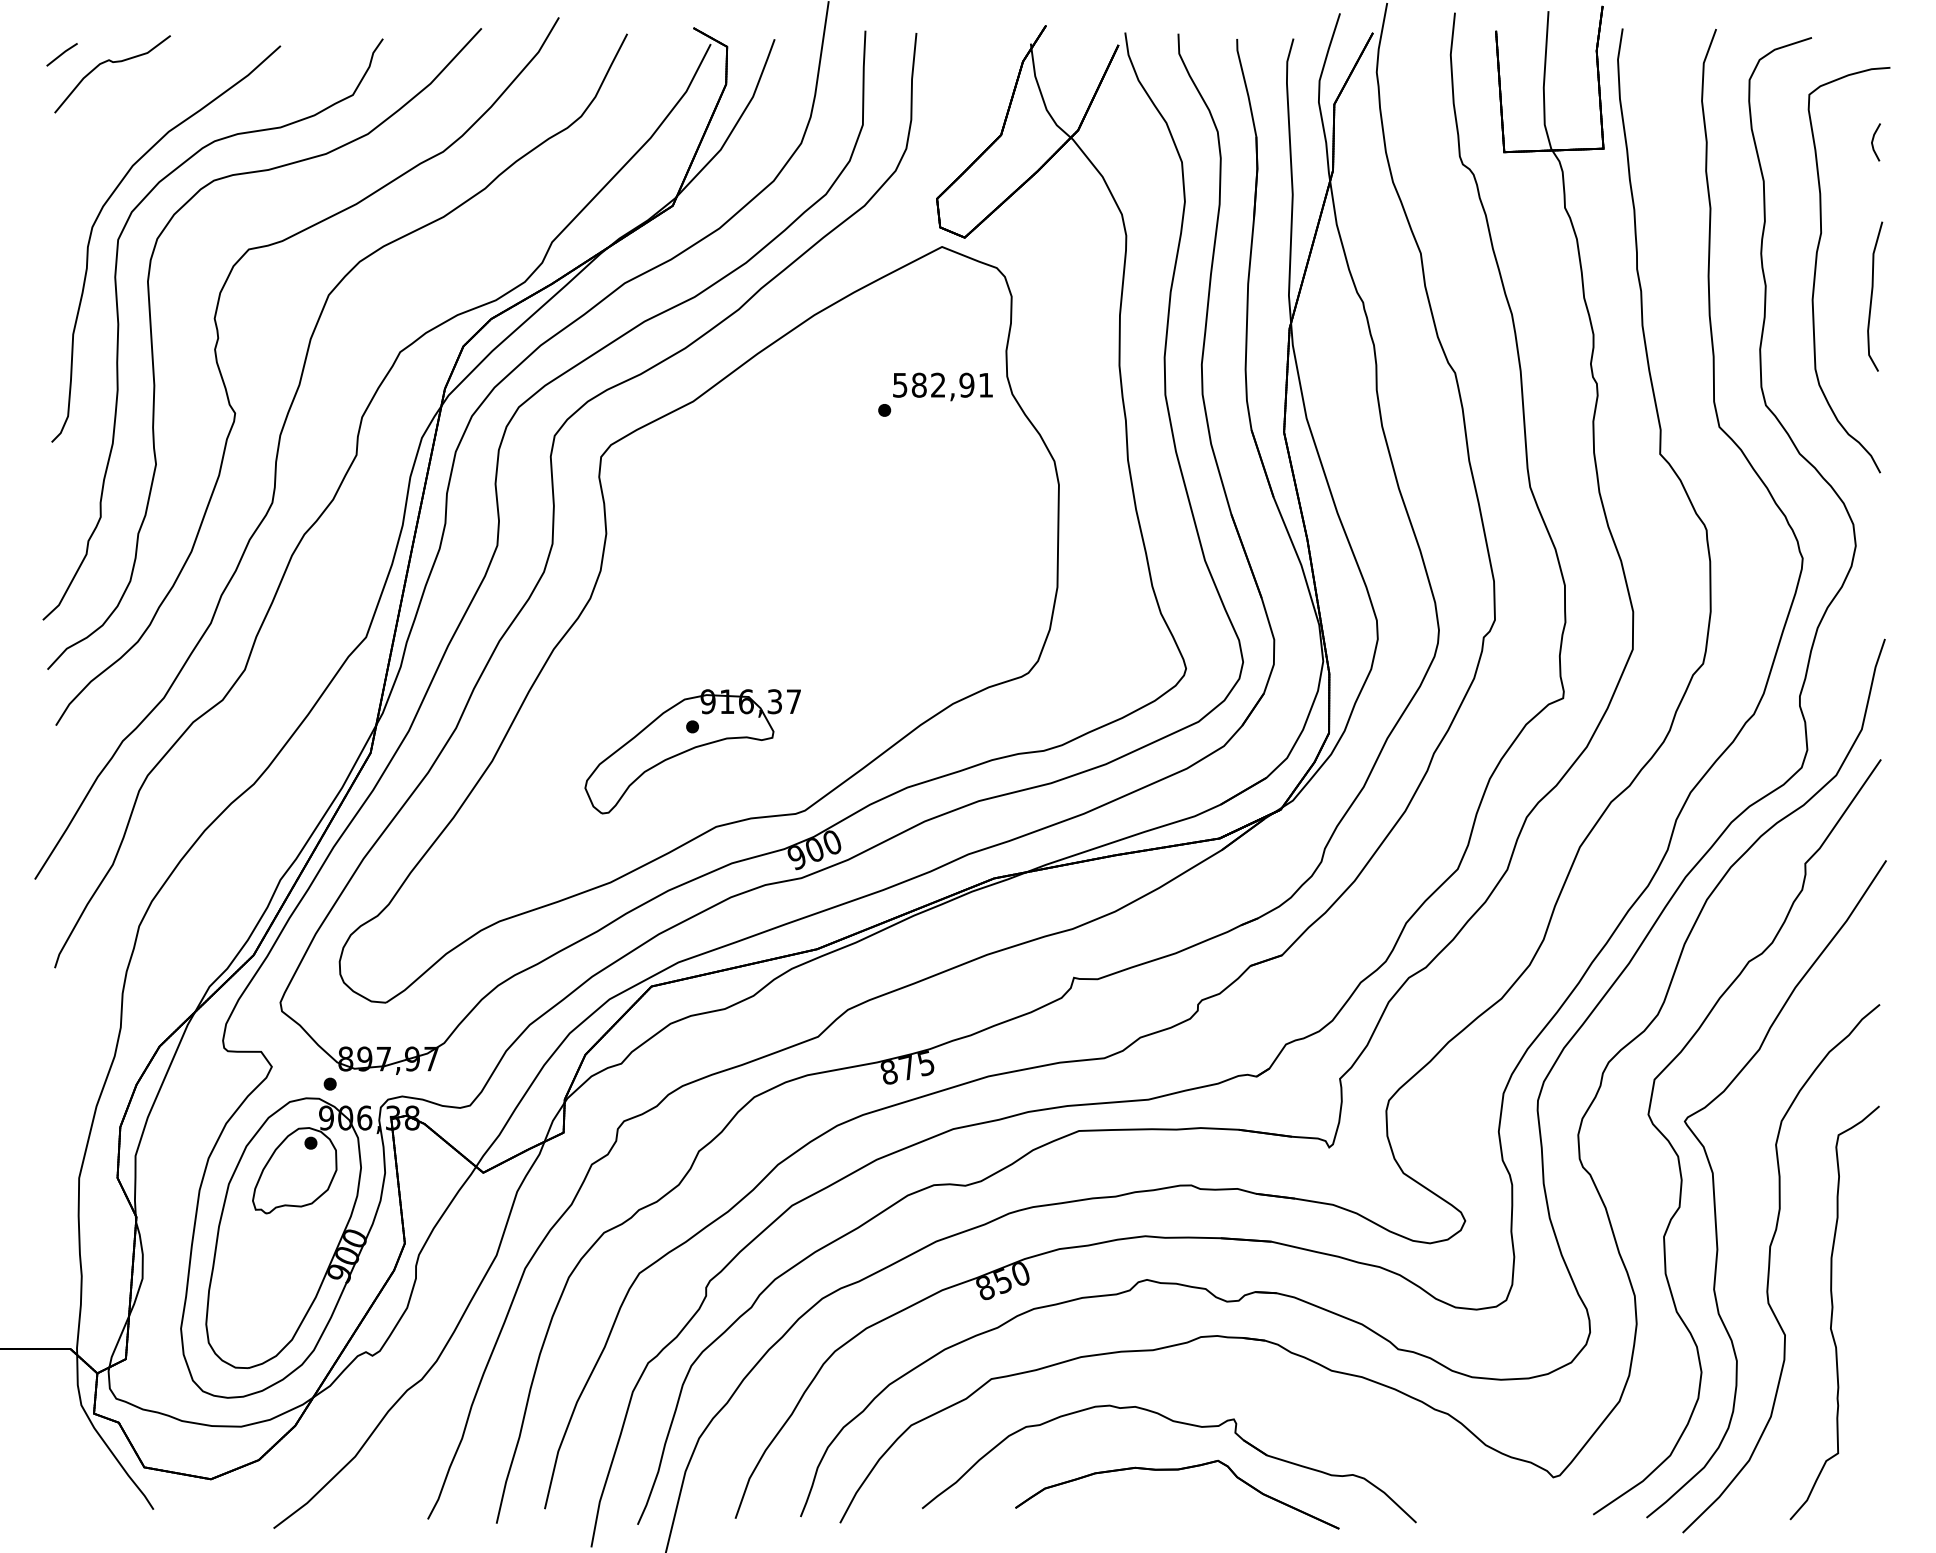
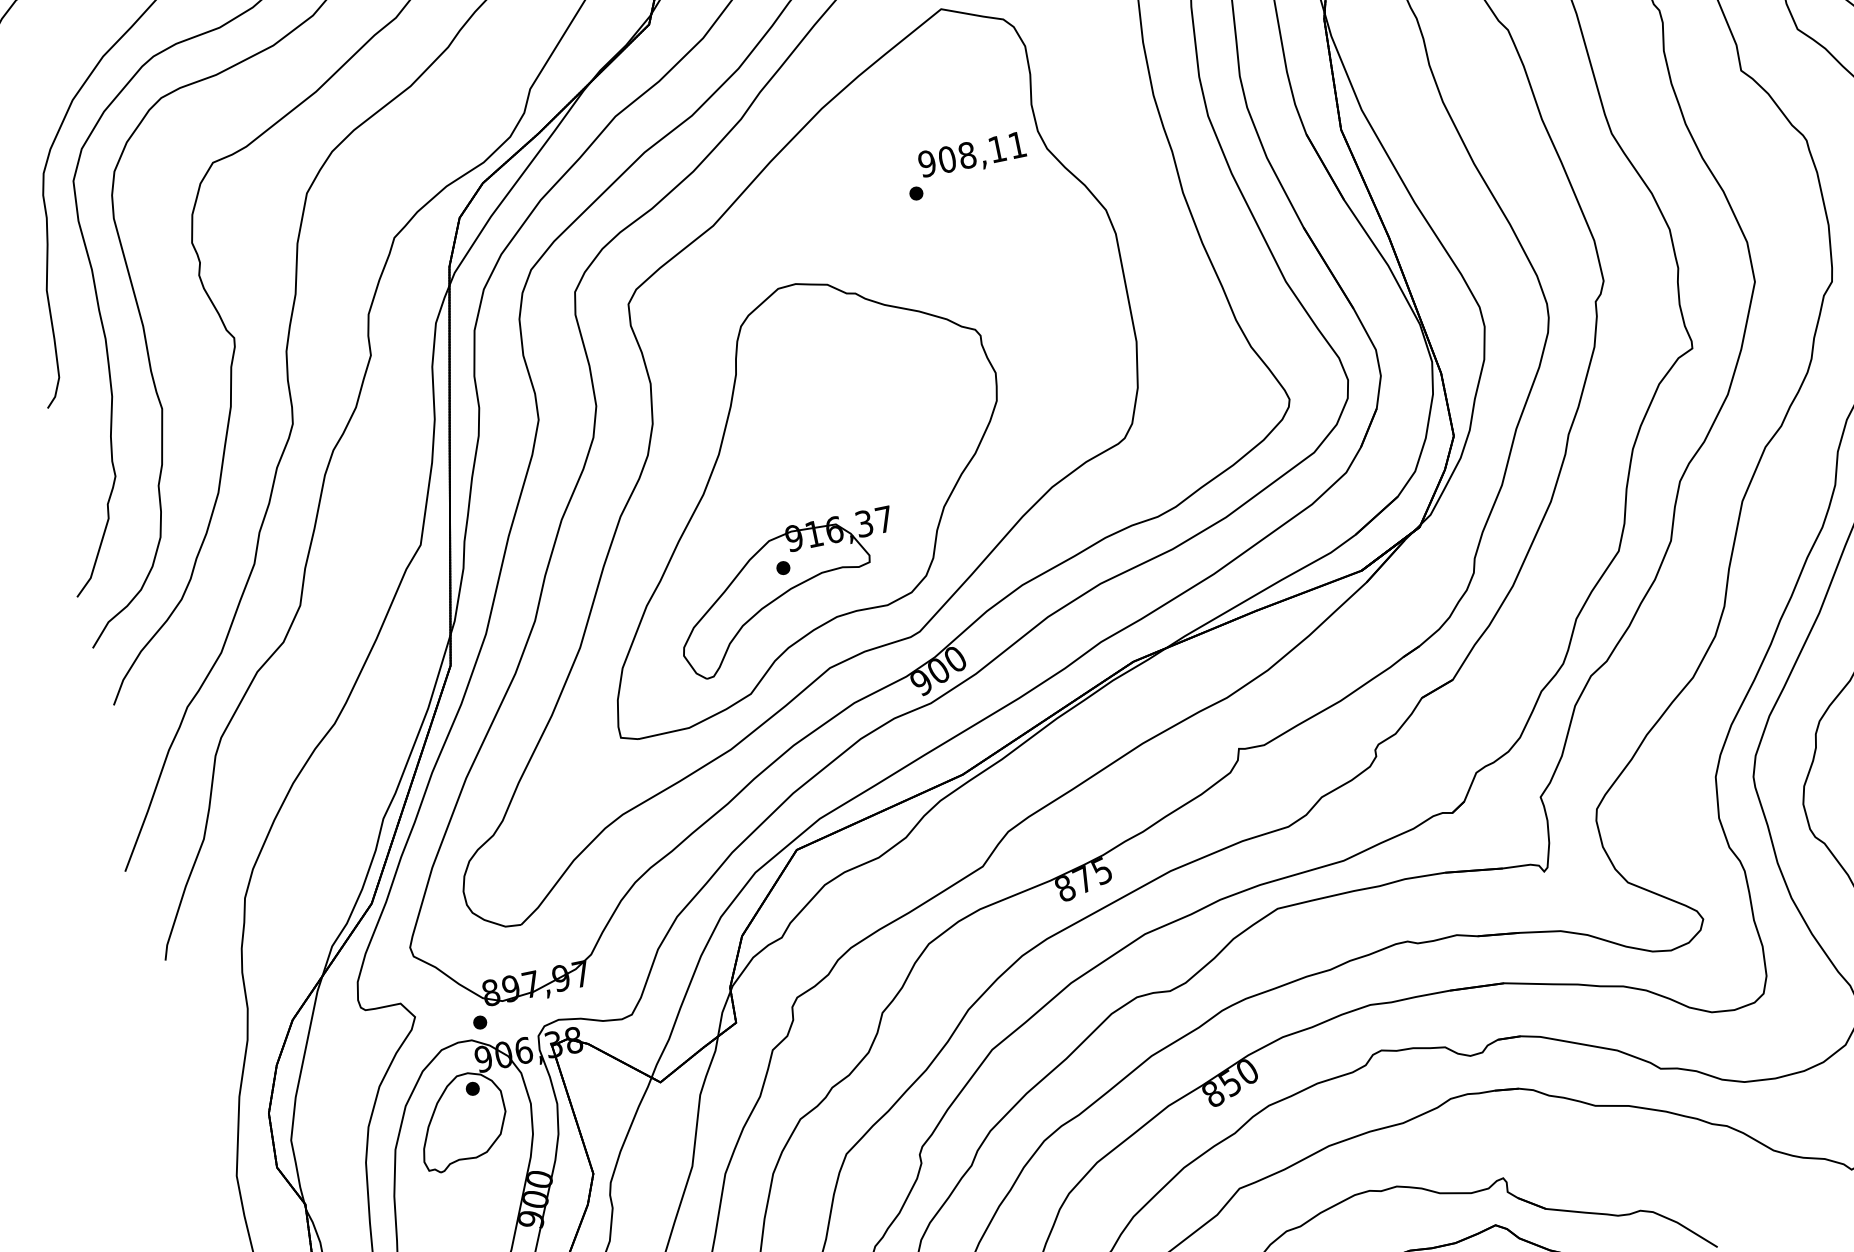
text: (933, 384) -> (962, 155), 582,91 -> 908,11
part: (717, 662) -> (795, 494), added

